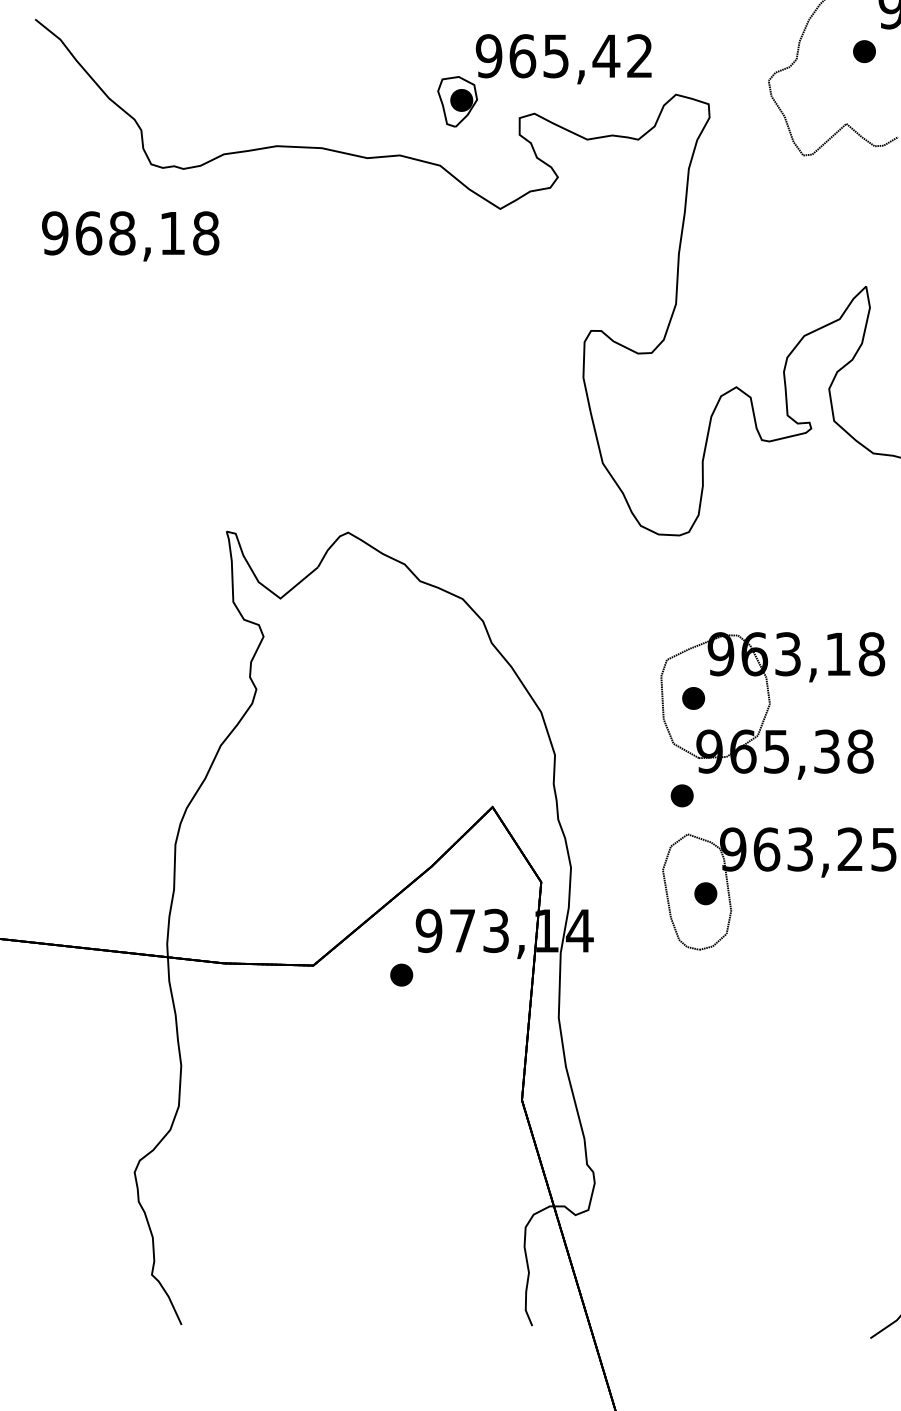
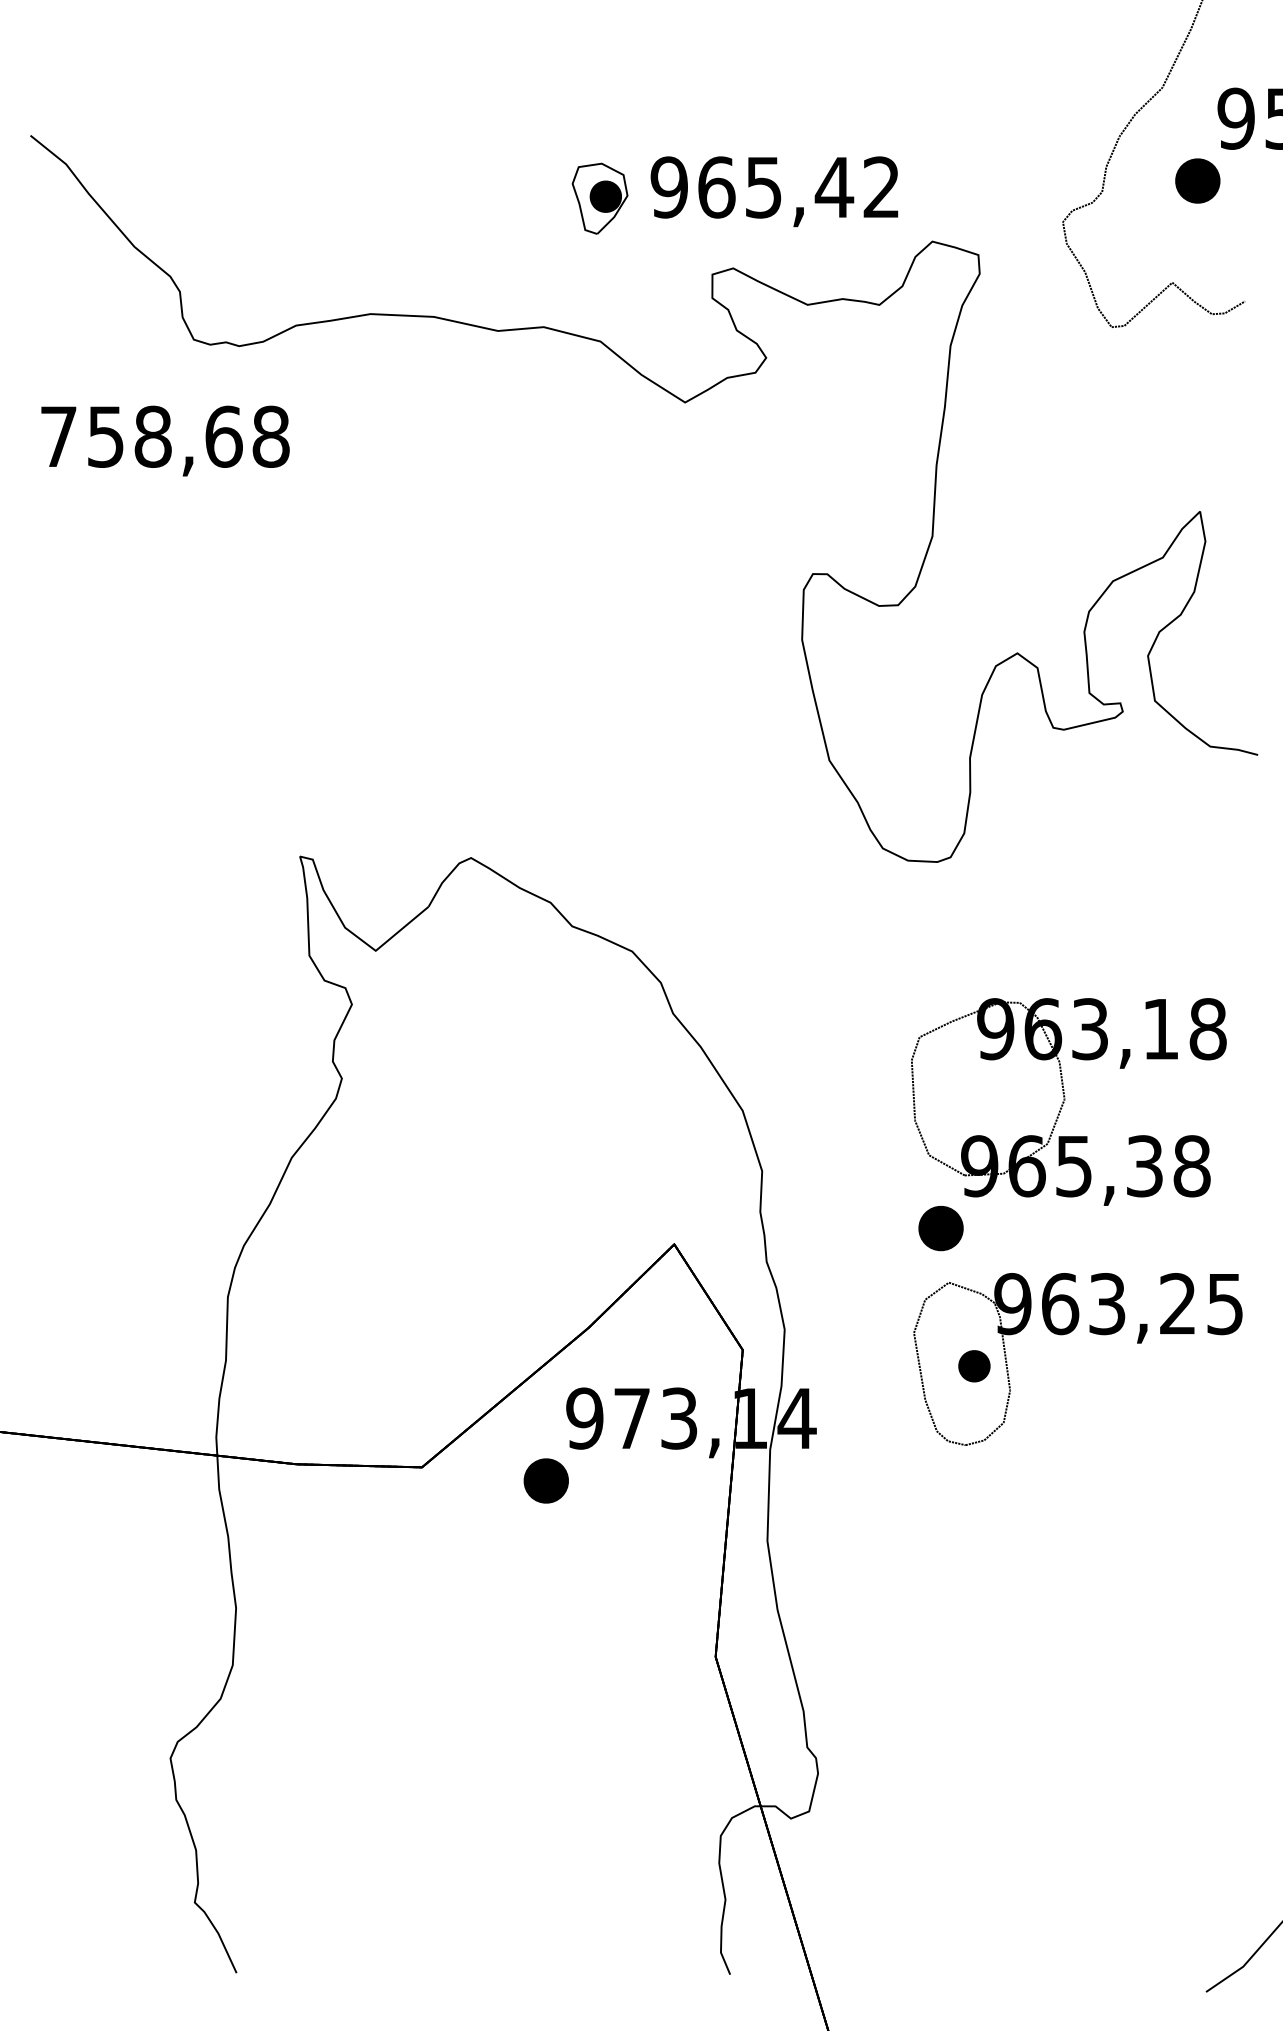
part: (864, 51) -> (1197, 180), size x1.4
part: (457, 101) -> (599, 198), moved
text: (114, 233) -> (141, 436), 968,18 -> 758,68
part: (693, 698) -> (957, 1091), removed
part: (682, 795) -> (941, 1228), size x1.4
part: (401, 974) -> (546, 1480), size x1.4

